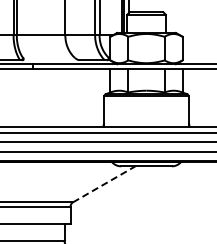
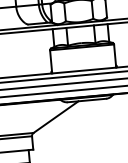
line: (104, 184) -> (56, 117), dashed -> solid

